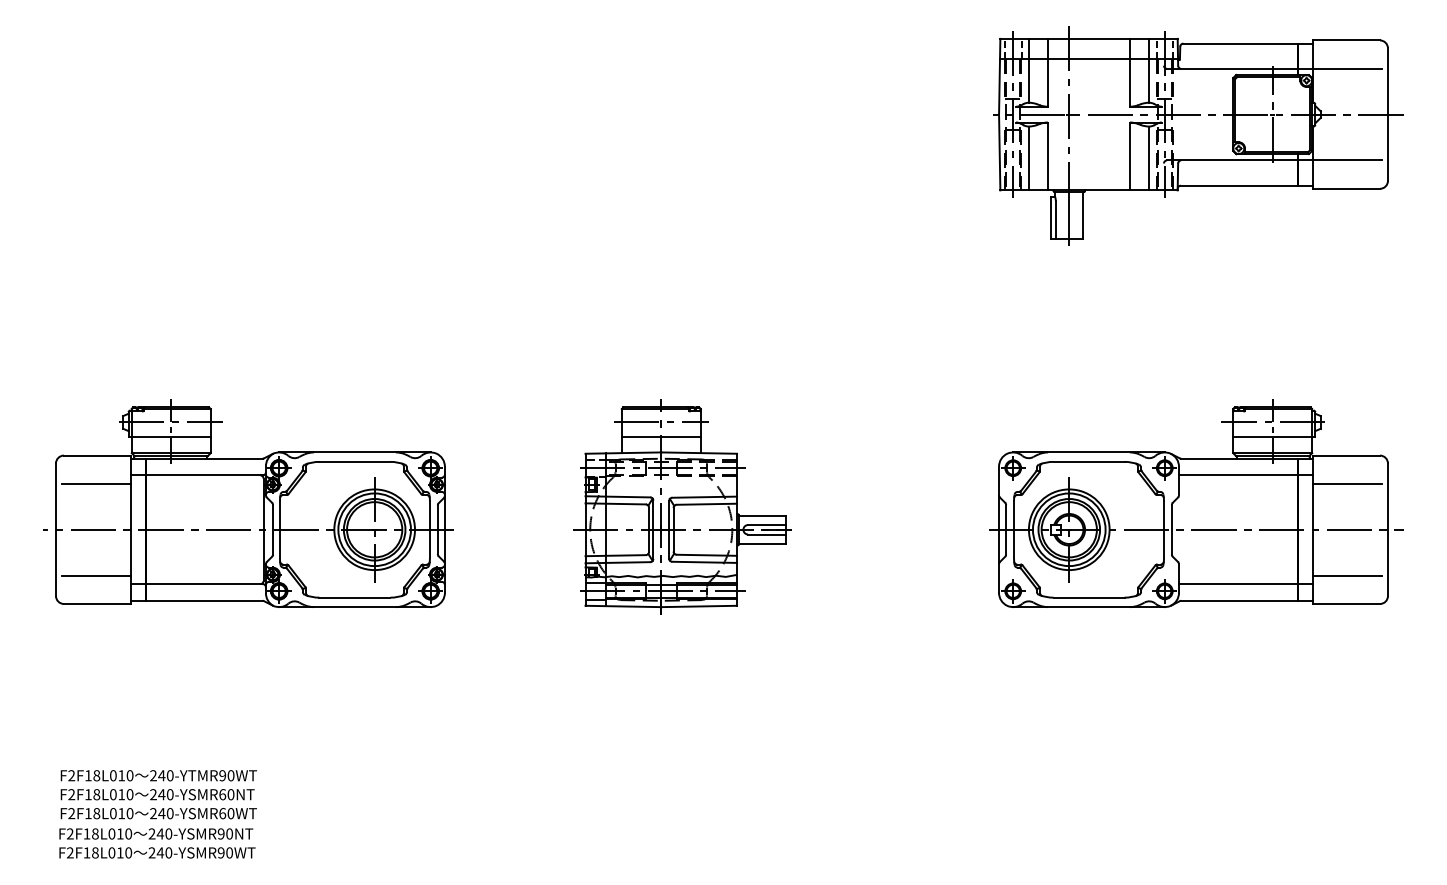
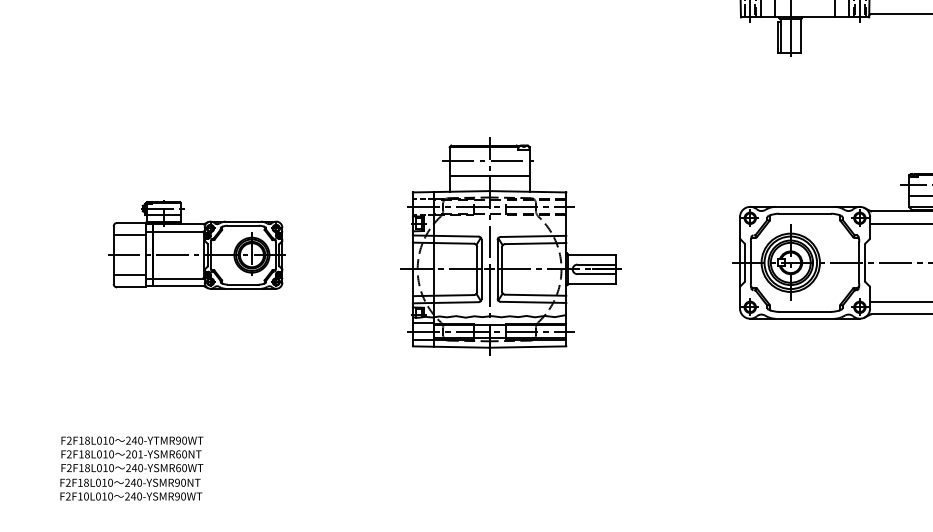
part: (248, 503) -> (197, 243), size x0.6
part: (682, 506) -> (511, 245), size x1.4
text: (165, 794) -> (137, 454), 240-YSMR60NT -> 201-YSMR60NT
text: (95, 853) -> (86, 496), F2F18L010 -> F2F10L010

